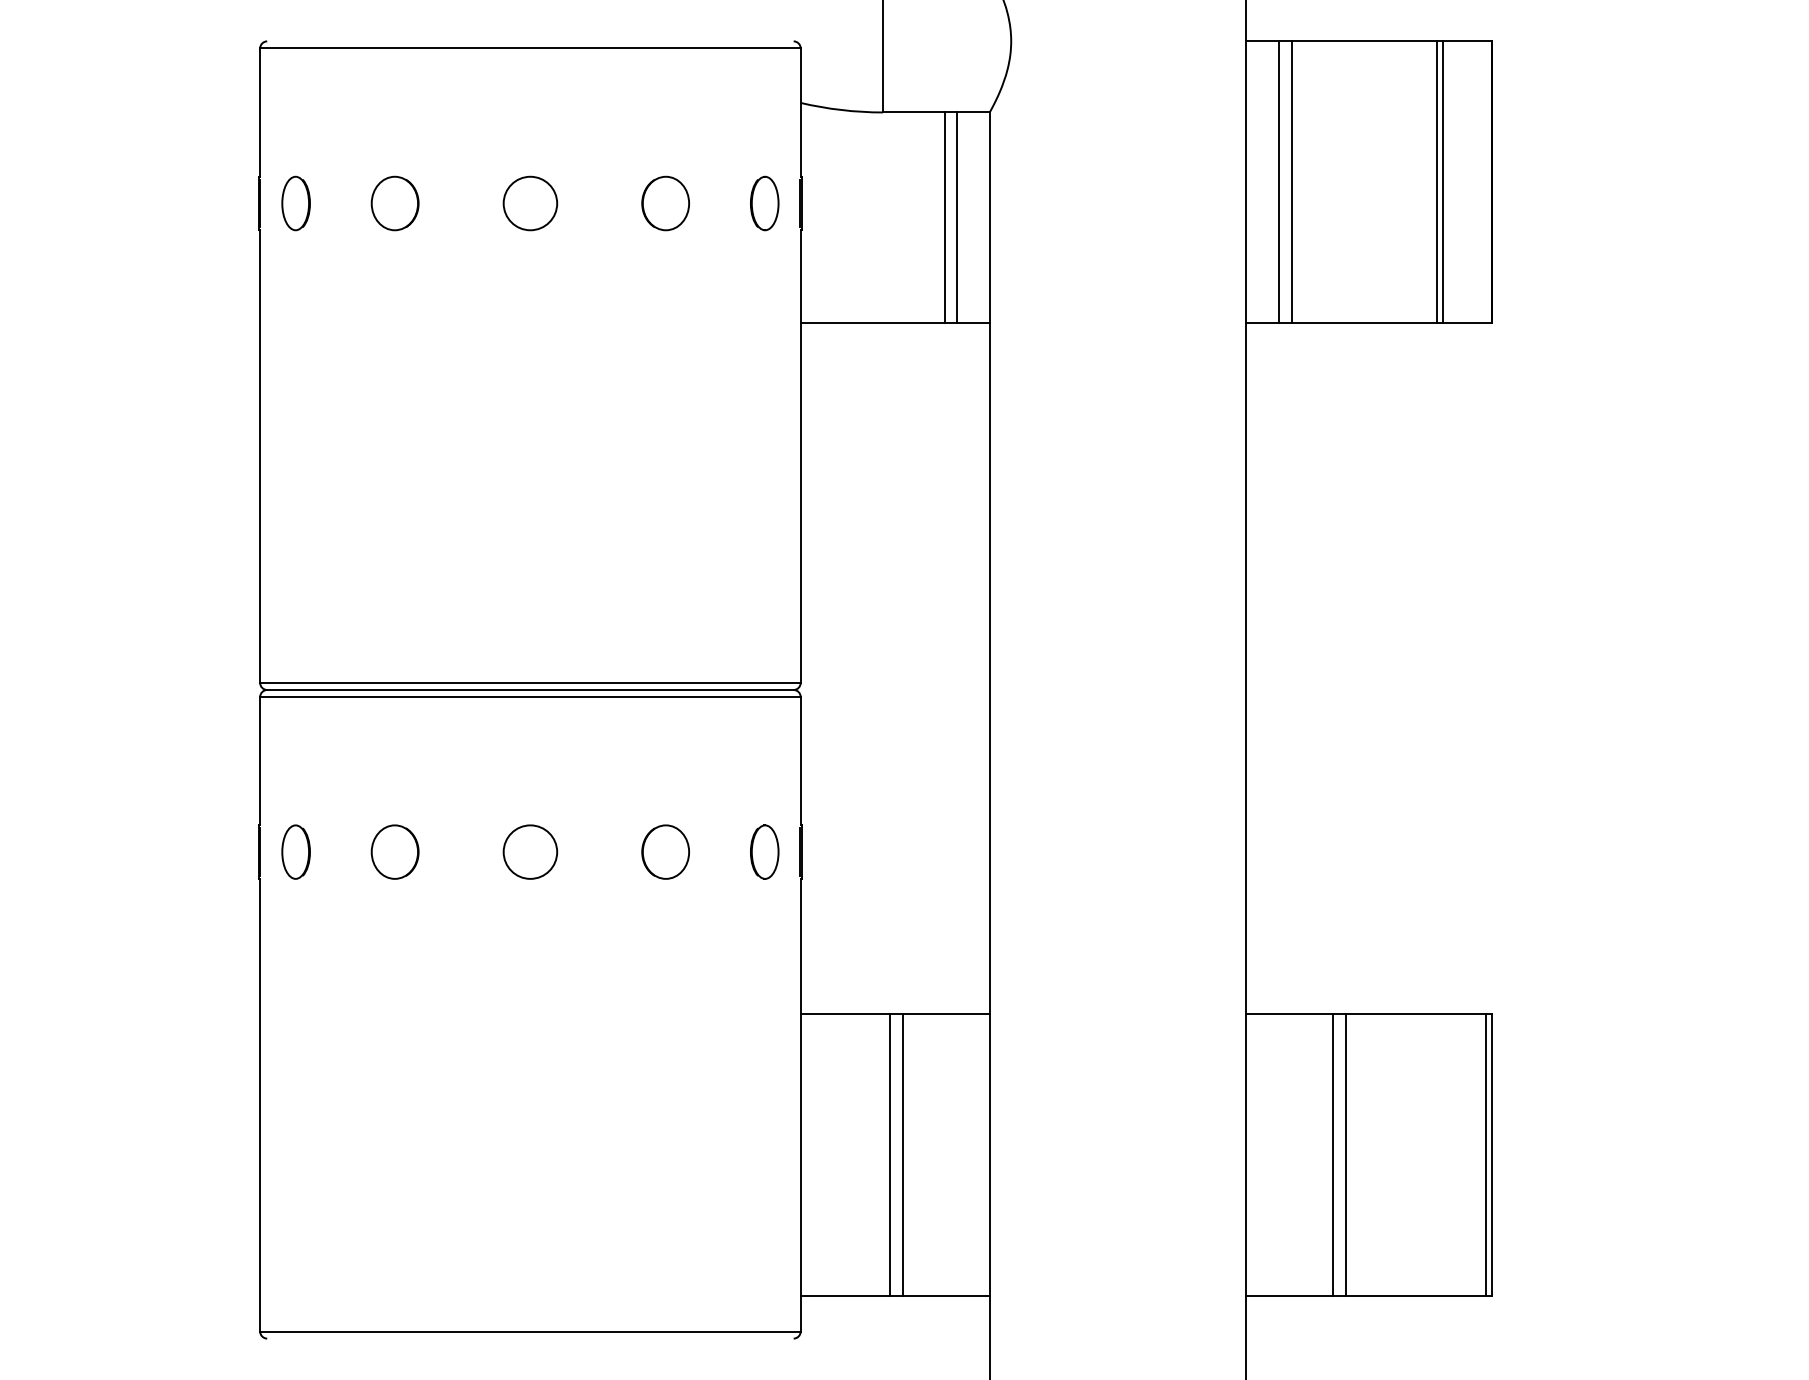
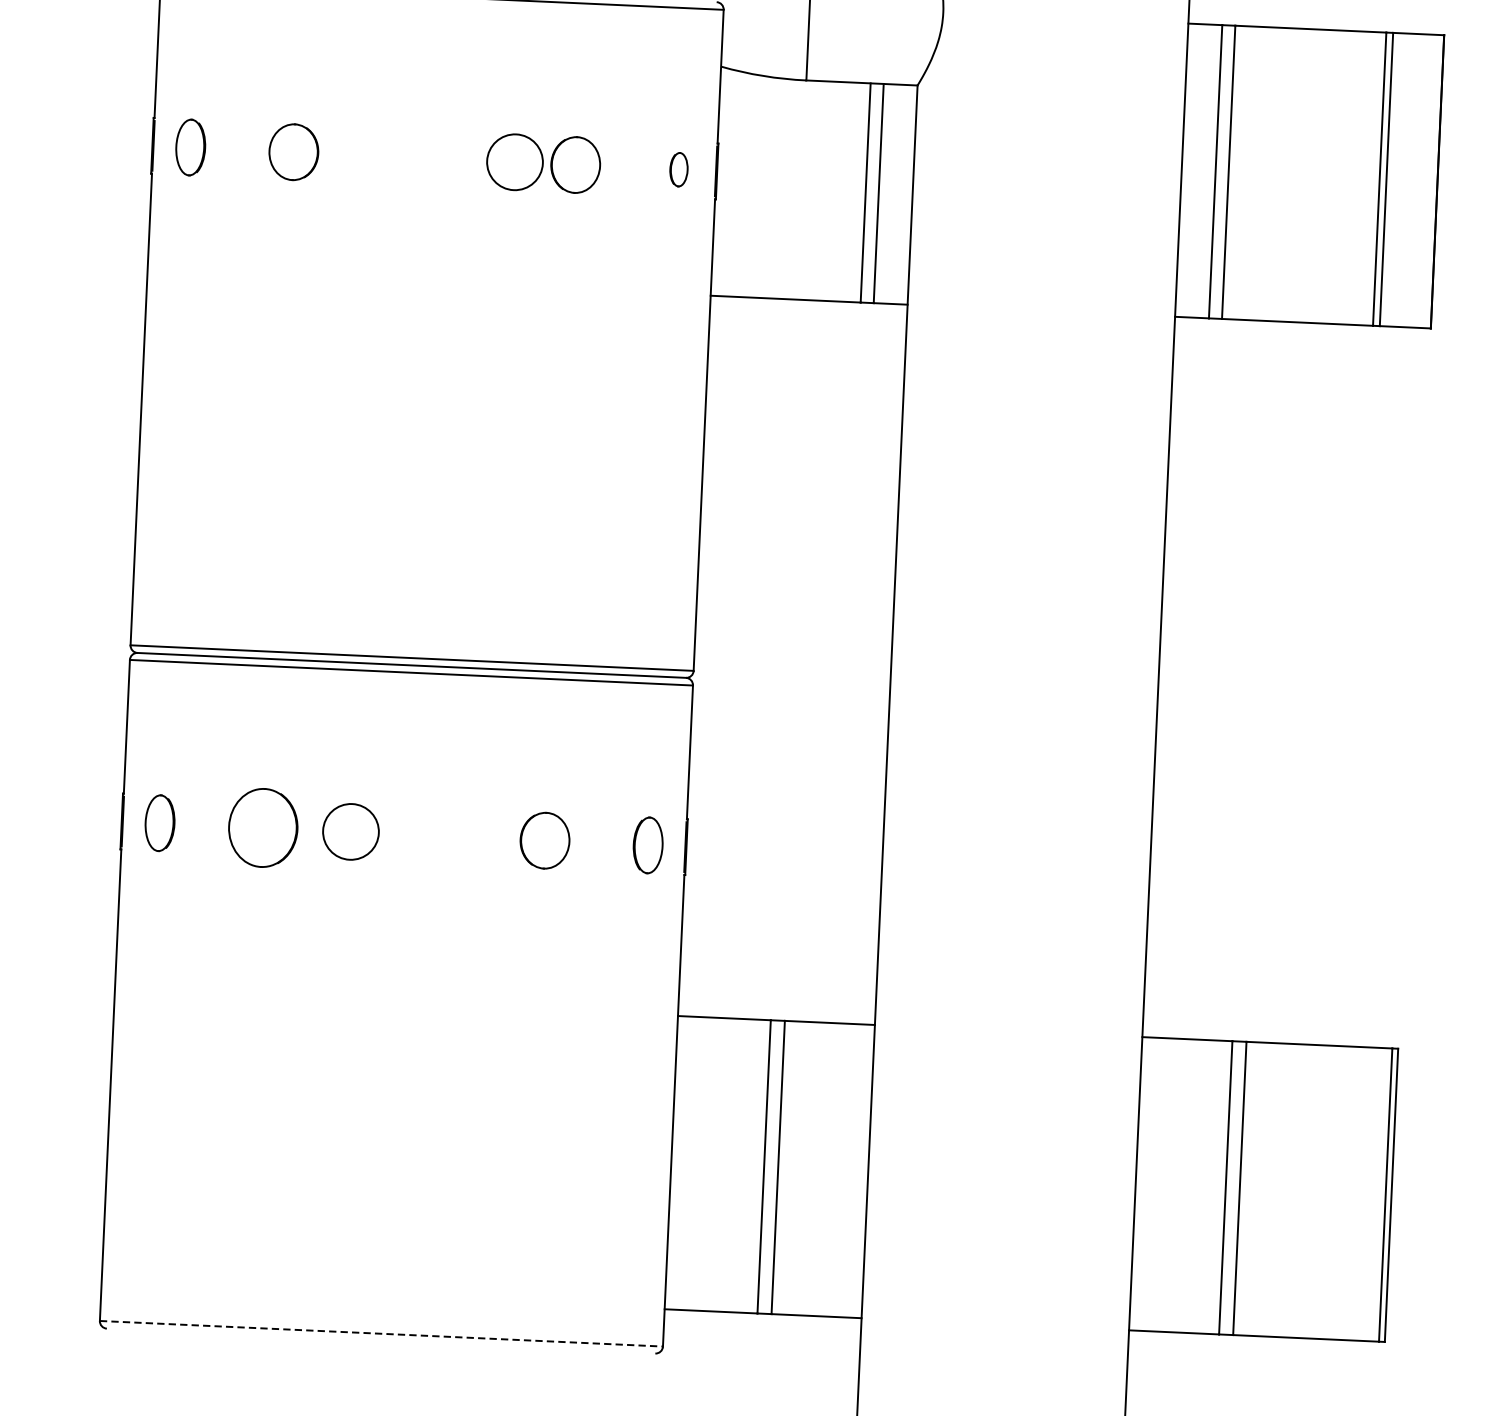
circle: (530, 203) -> (515, 162), moved
part: (764, 203) -> (678, 169), size x0.6
part: (394, 851) -> (262, 827), size x1.4
circle: (530, 851) -> (351, 831), moved
line: (530, 1331) -> (381, 1333), solid -> dashed

